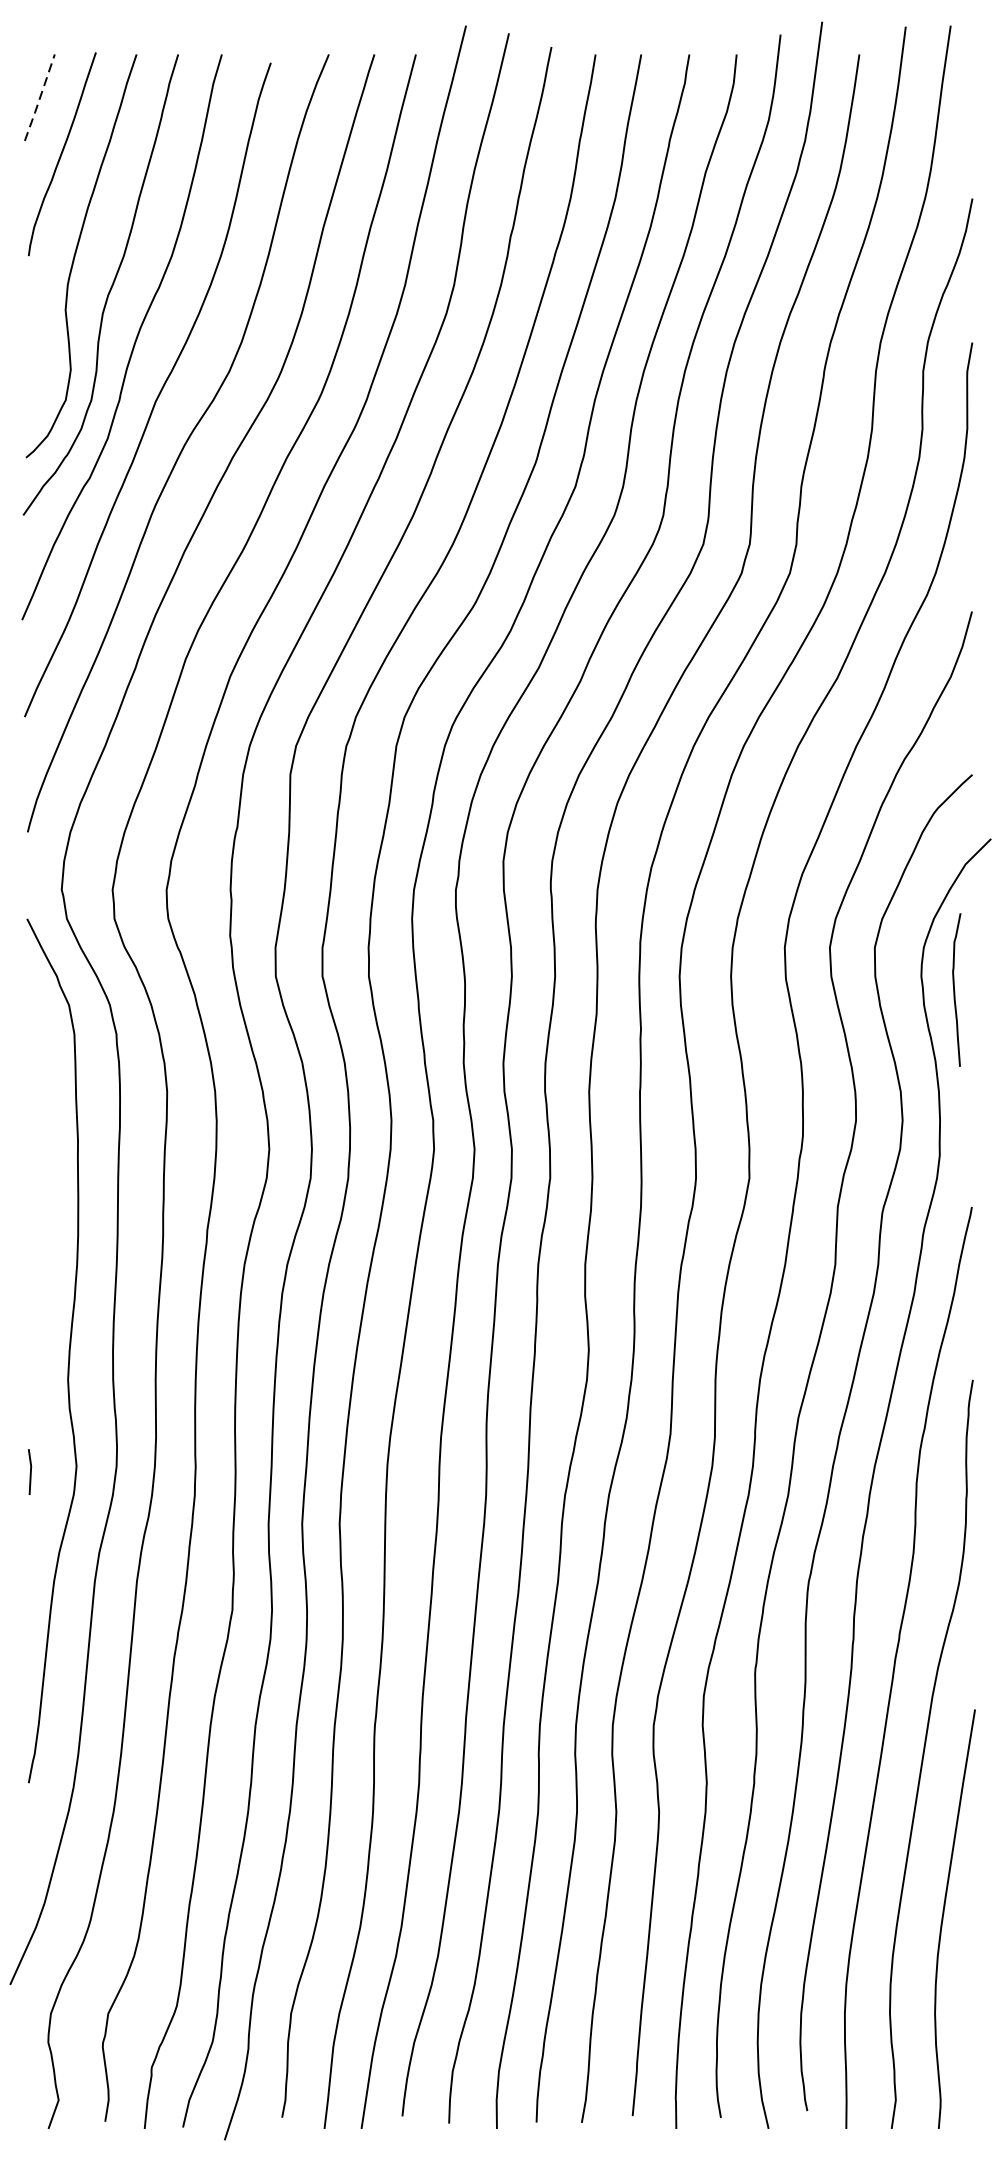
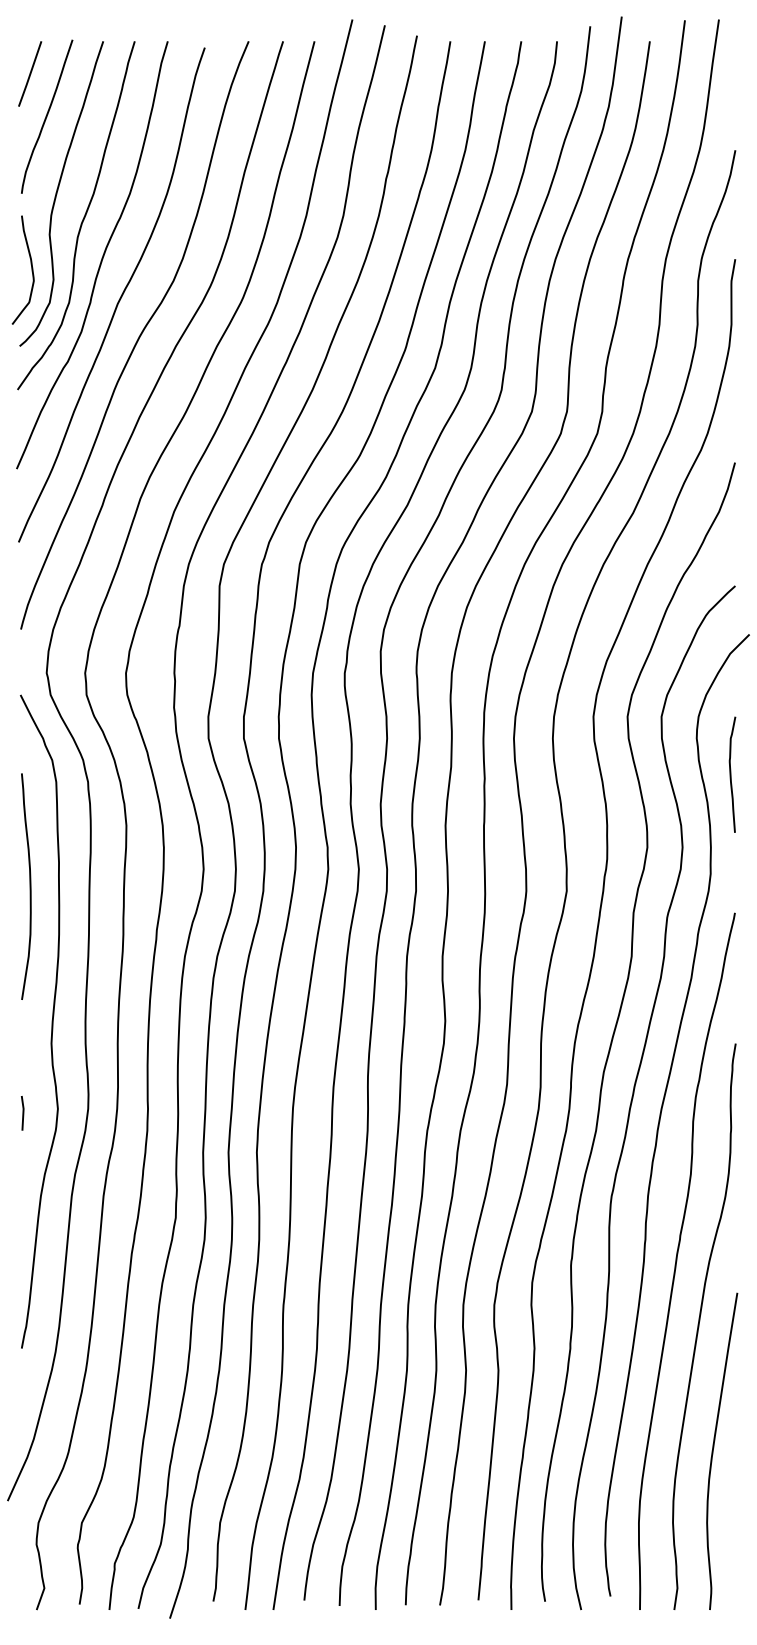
line: (40, 97) -> (30, 73), dashed -> solid
curve: (41, 356) -> (31, 269), added
curve: (955, 989) -> (731, 774), moved
curve: (38, 1172) -> (29, 886), added

